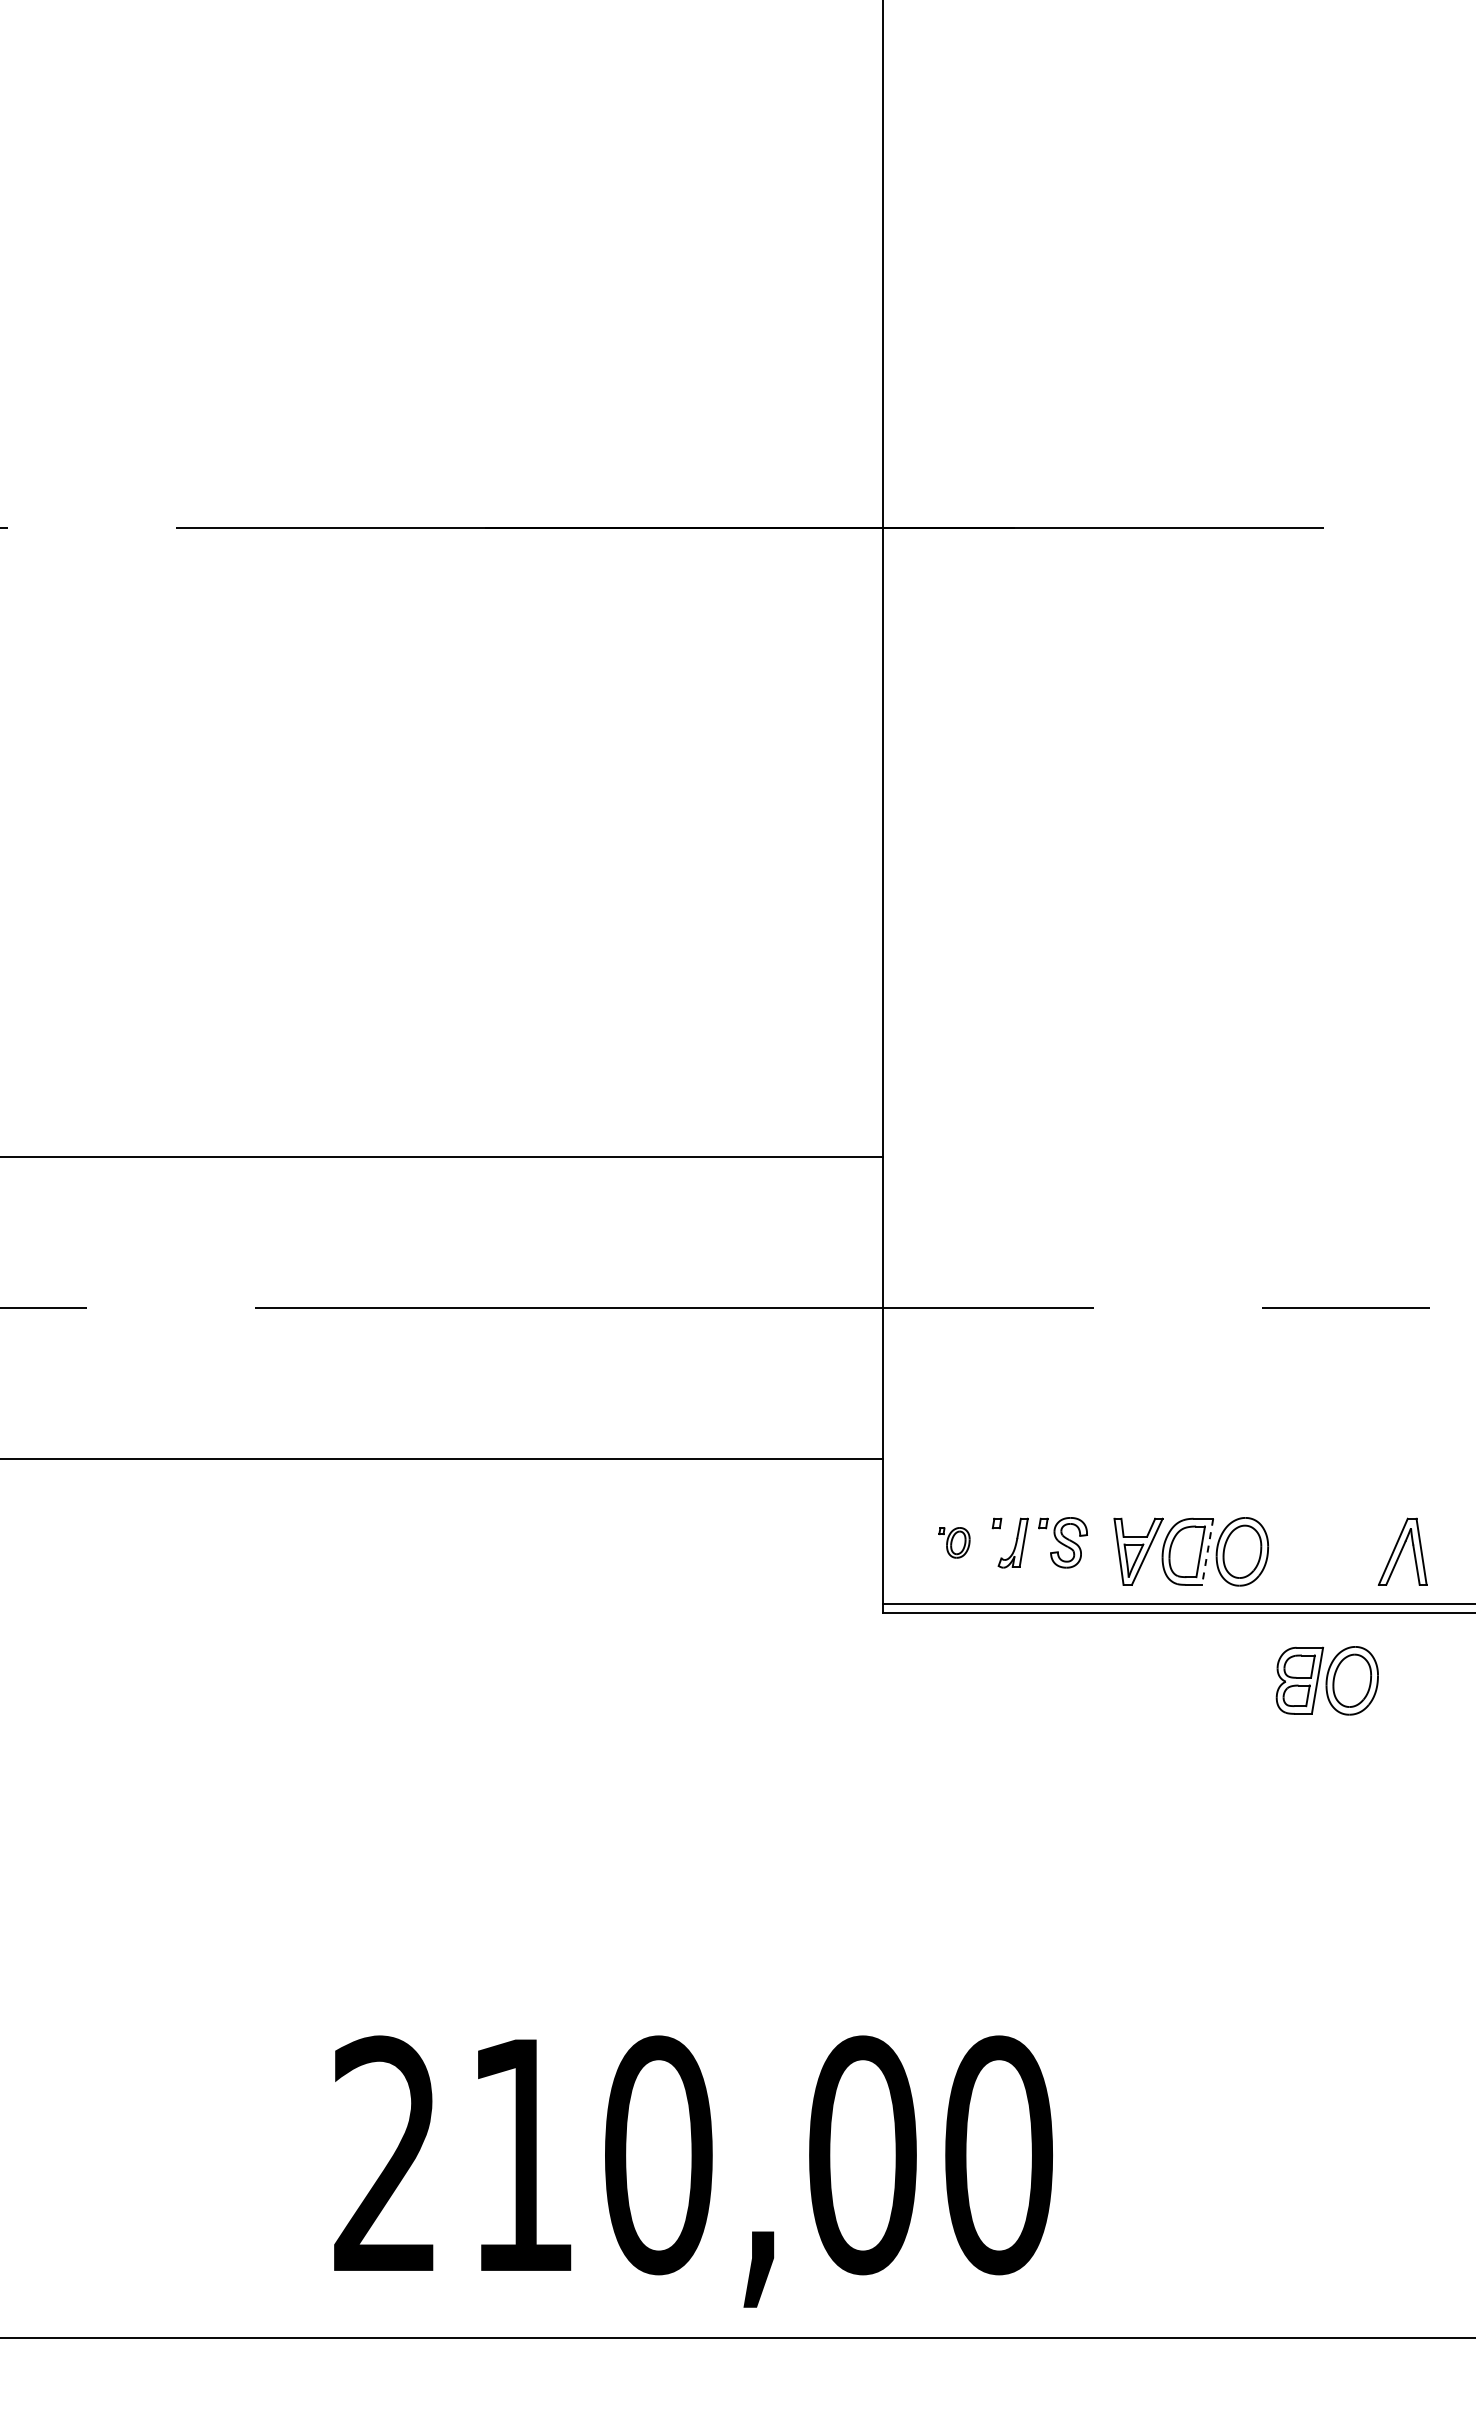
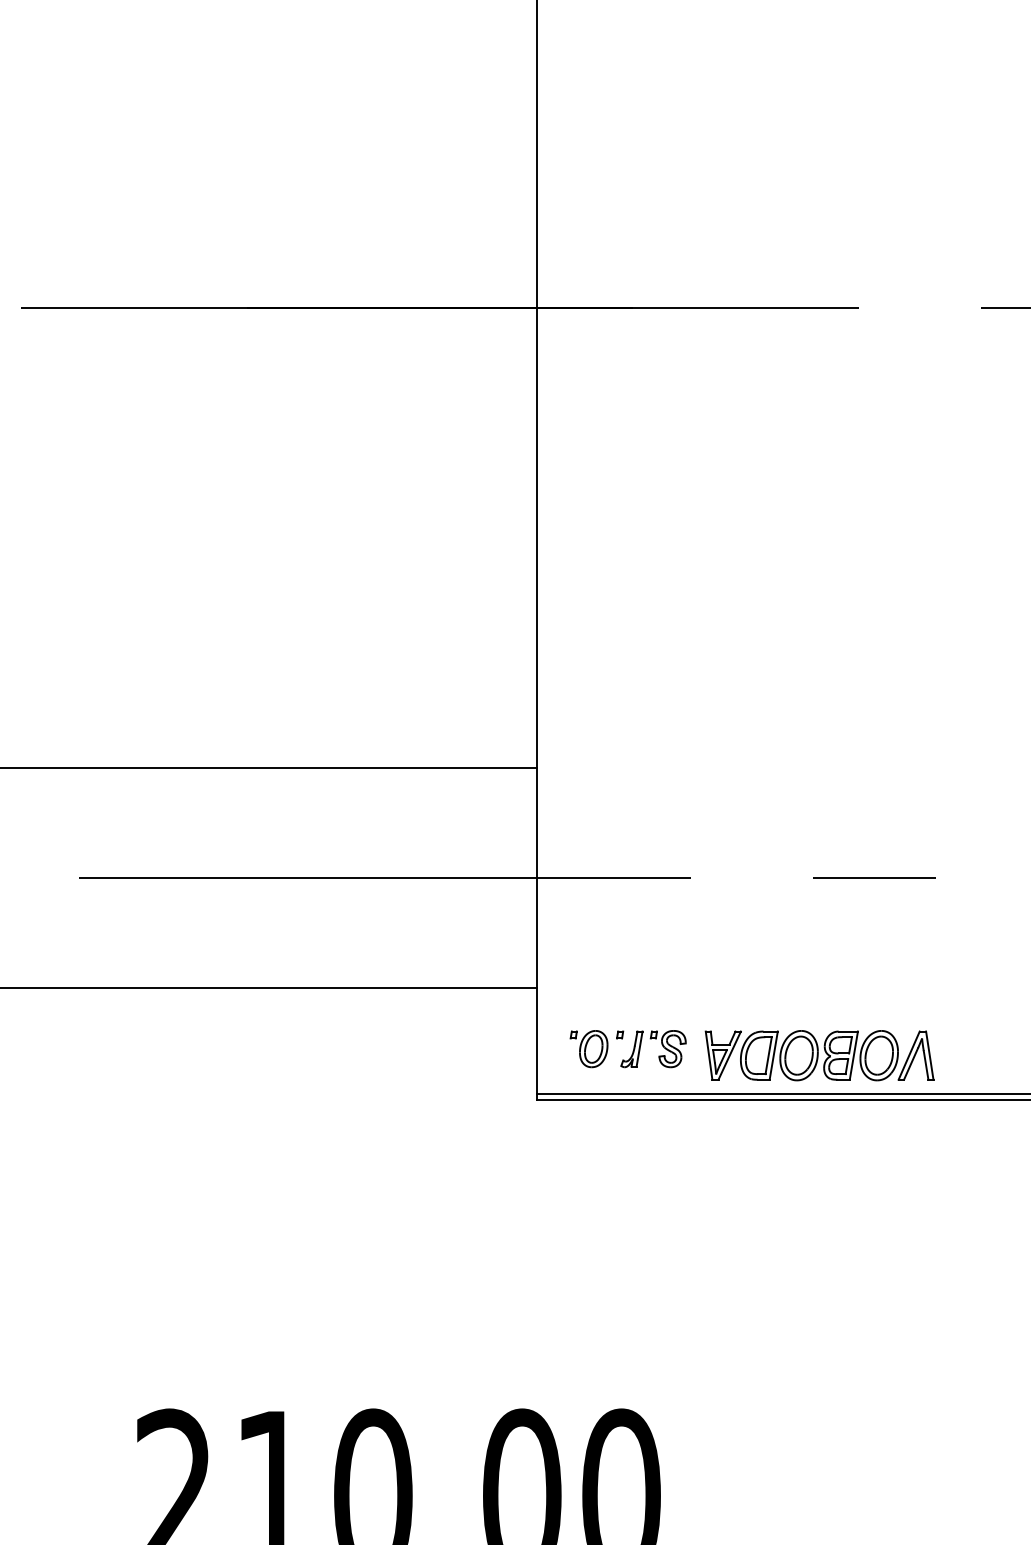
part: (954, 1542) -> (589, 1048), size x1.67
line: (1207, 1551) -> (773, 1055), dashed -> solid
part: (1326, 1680) -> (860, 1055), moved

